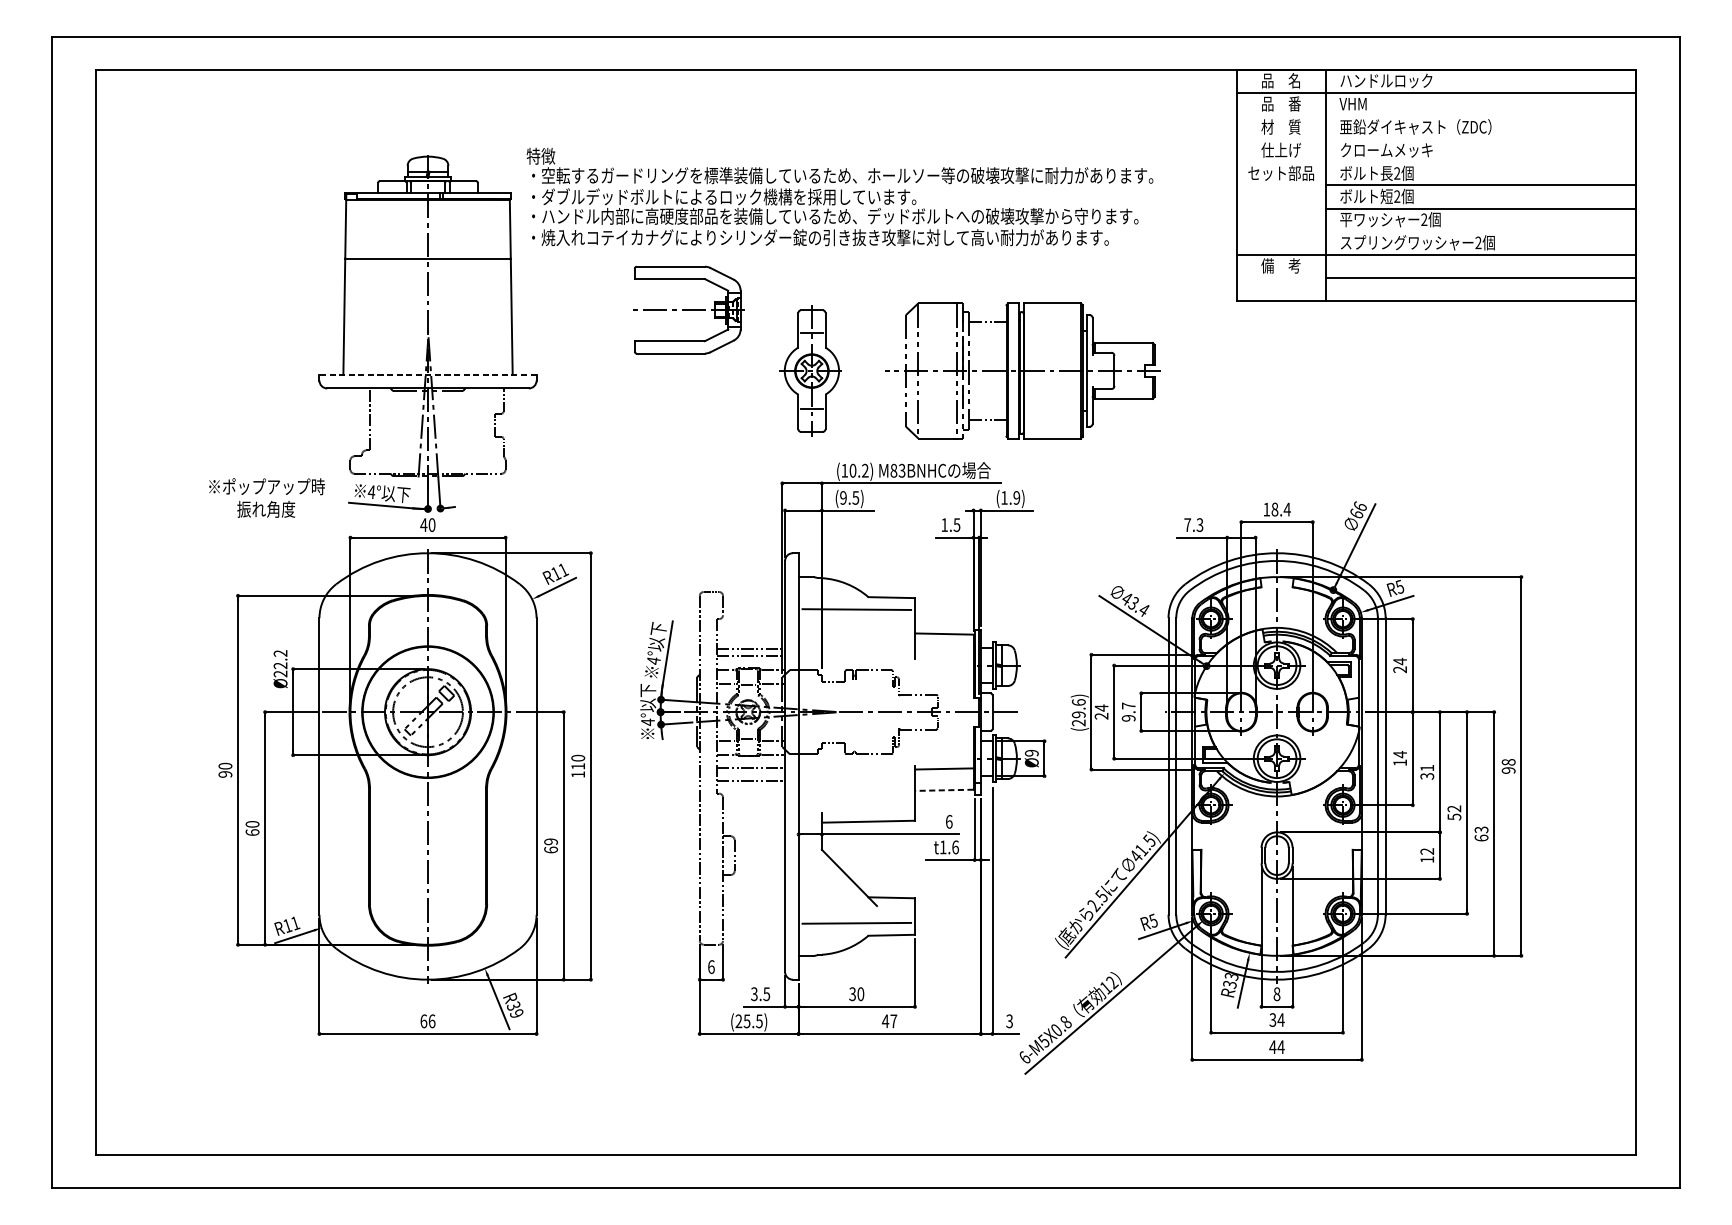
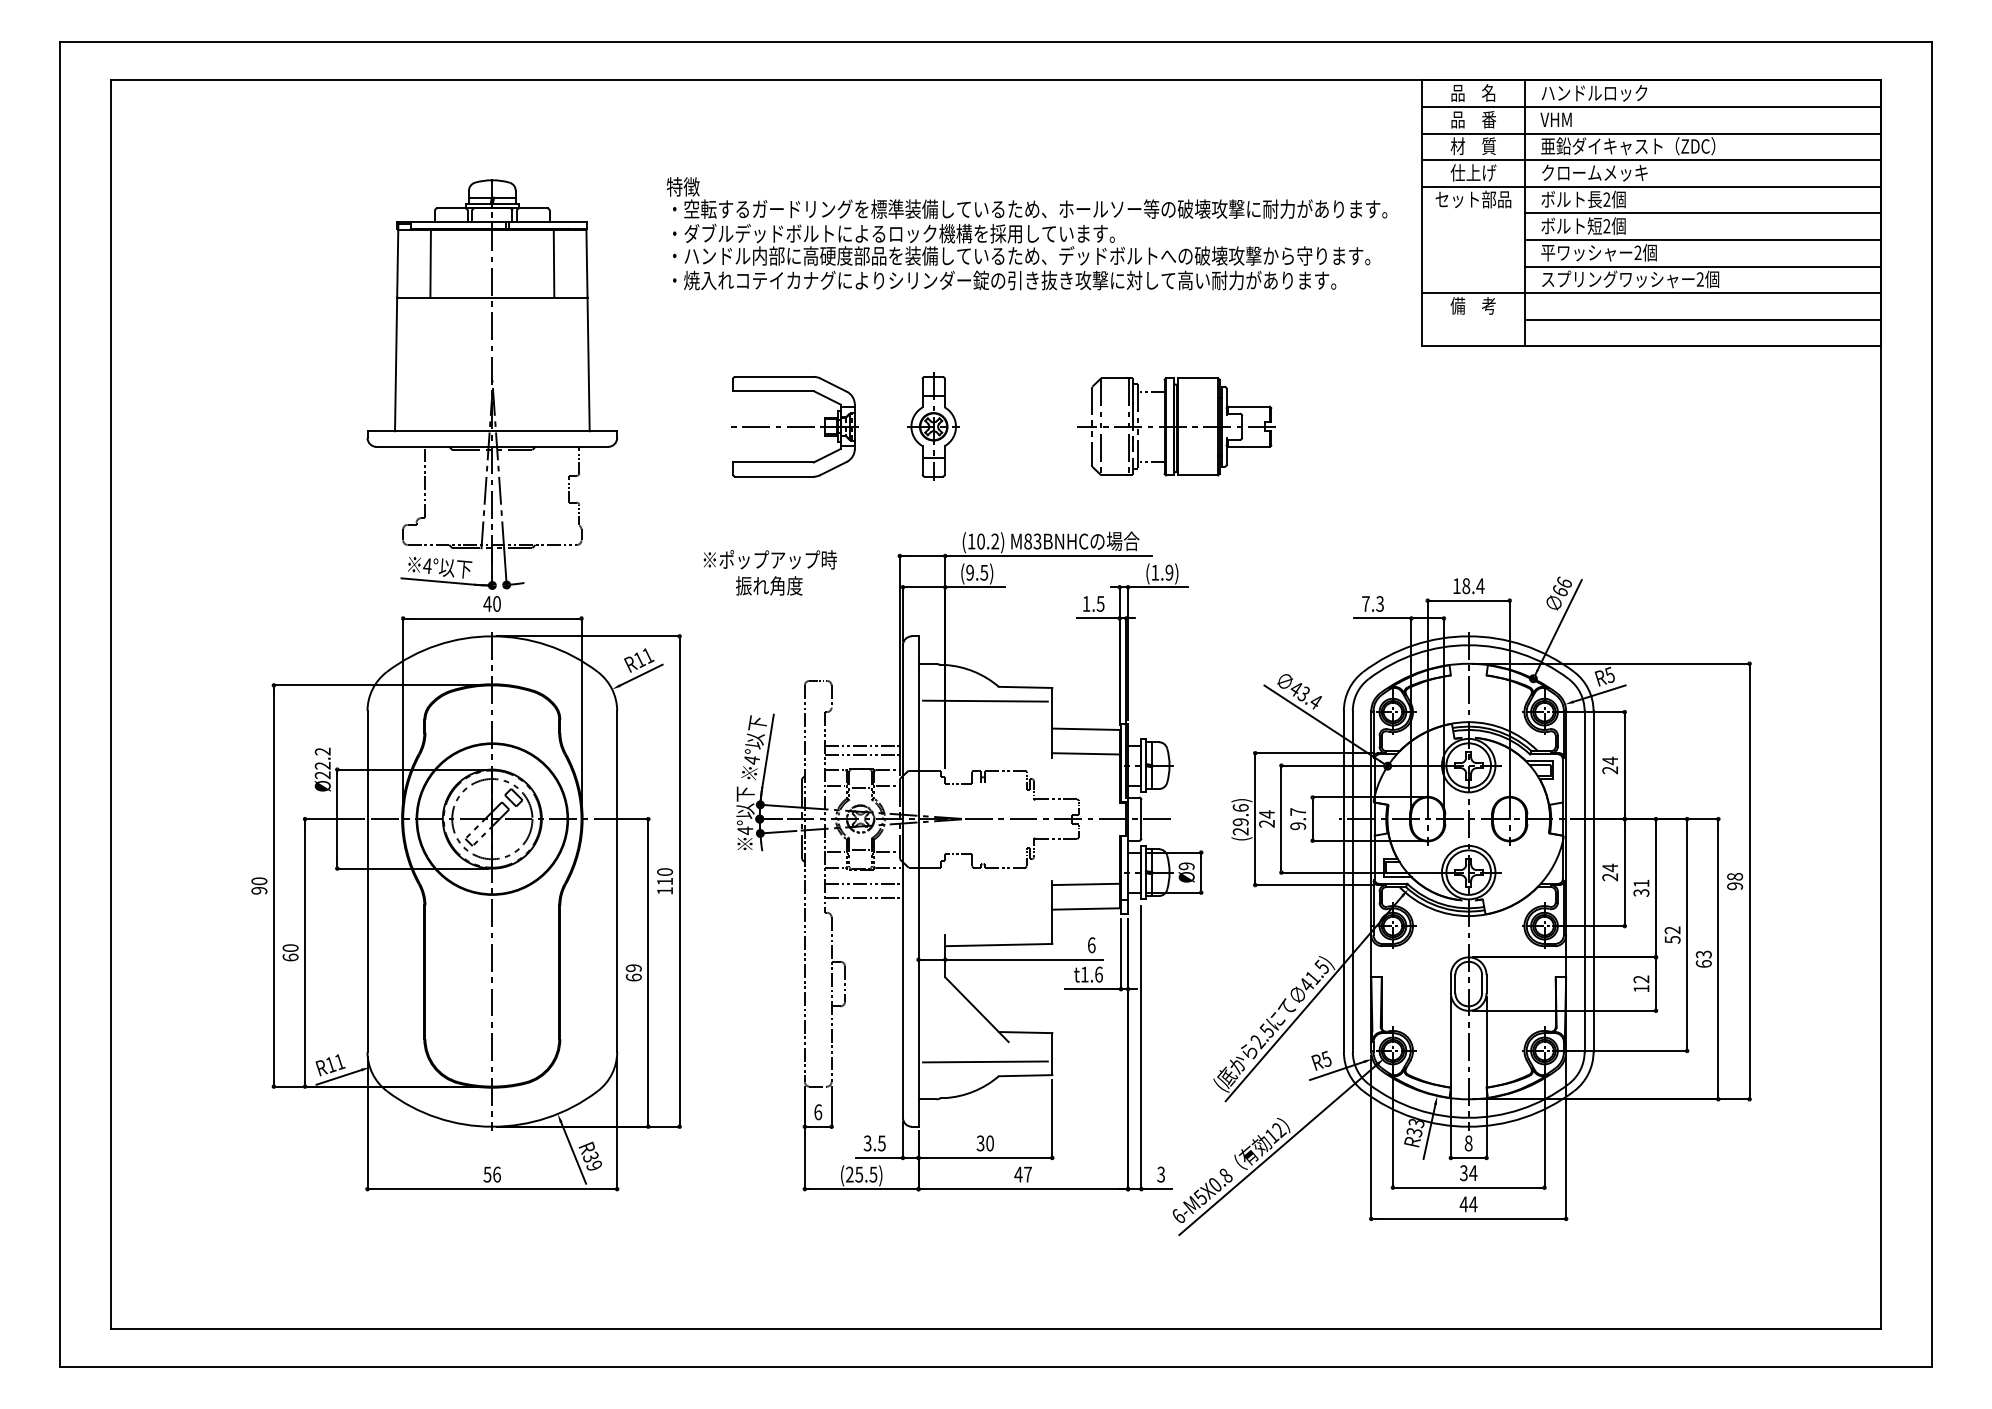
line: (1436, 115) -> (1651, 133), added
line: (1436, 139) -> (1651, 160), added
line: (1436, 162) -> (1651, 186), added
text: (840, 196) -> (1027, 233), moved
line: (374, 229) -> (430, 263), added
line: (481, 229) -> (553, 263), added
line: (1480, 231) -> (1702, 266), added
part: (688, 309) -> (794, 426), moved
part: (811, 370) -> (933, 426), size x0.71
part: (1022, 370) -> (1176, 426), size x0.62
line: (428, 375) -> (492, 431), dashed -> solid
text: (266, 497) -> (769, 572), moved
line: (943, 655) -> (1085, 753), added
text: (1399, 762) -> (1609, 877), 14 -> 24
line: (943, 789) -> (1085, 908), dashed -> solid
text: (423, 1021) -> (487, 1174), 66 -> 56

